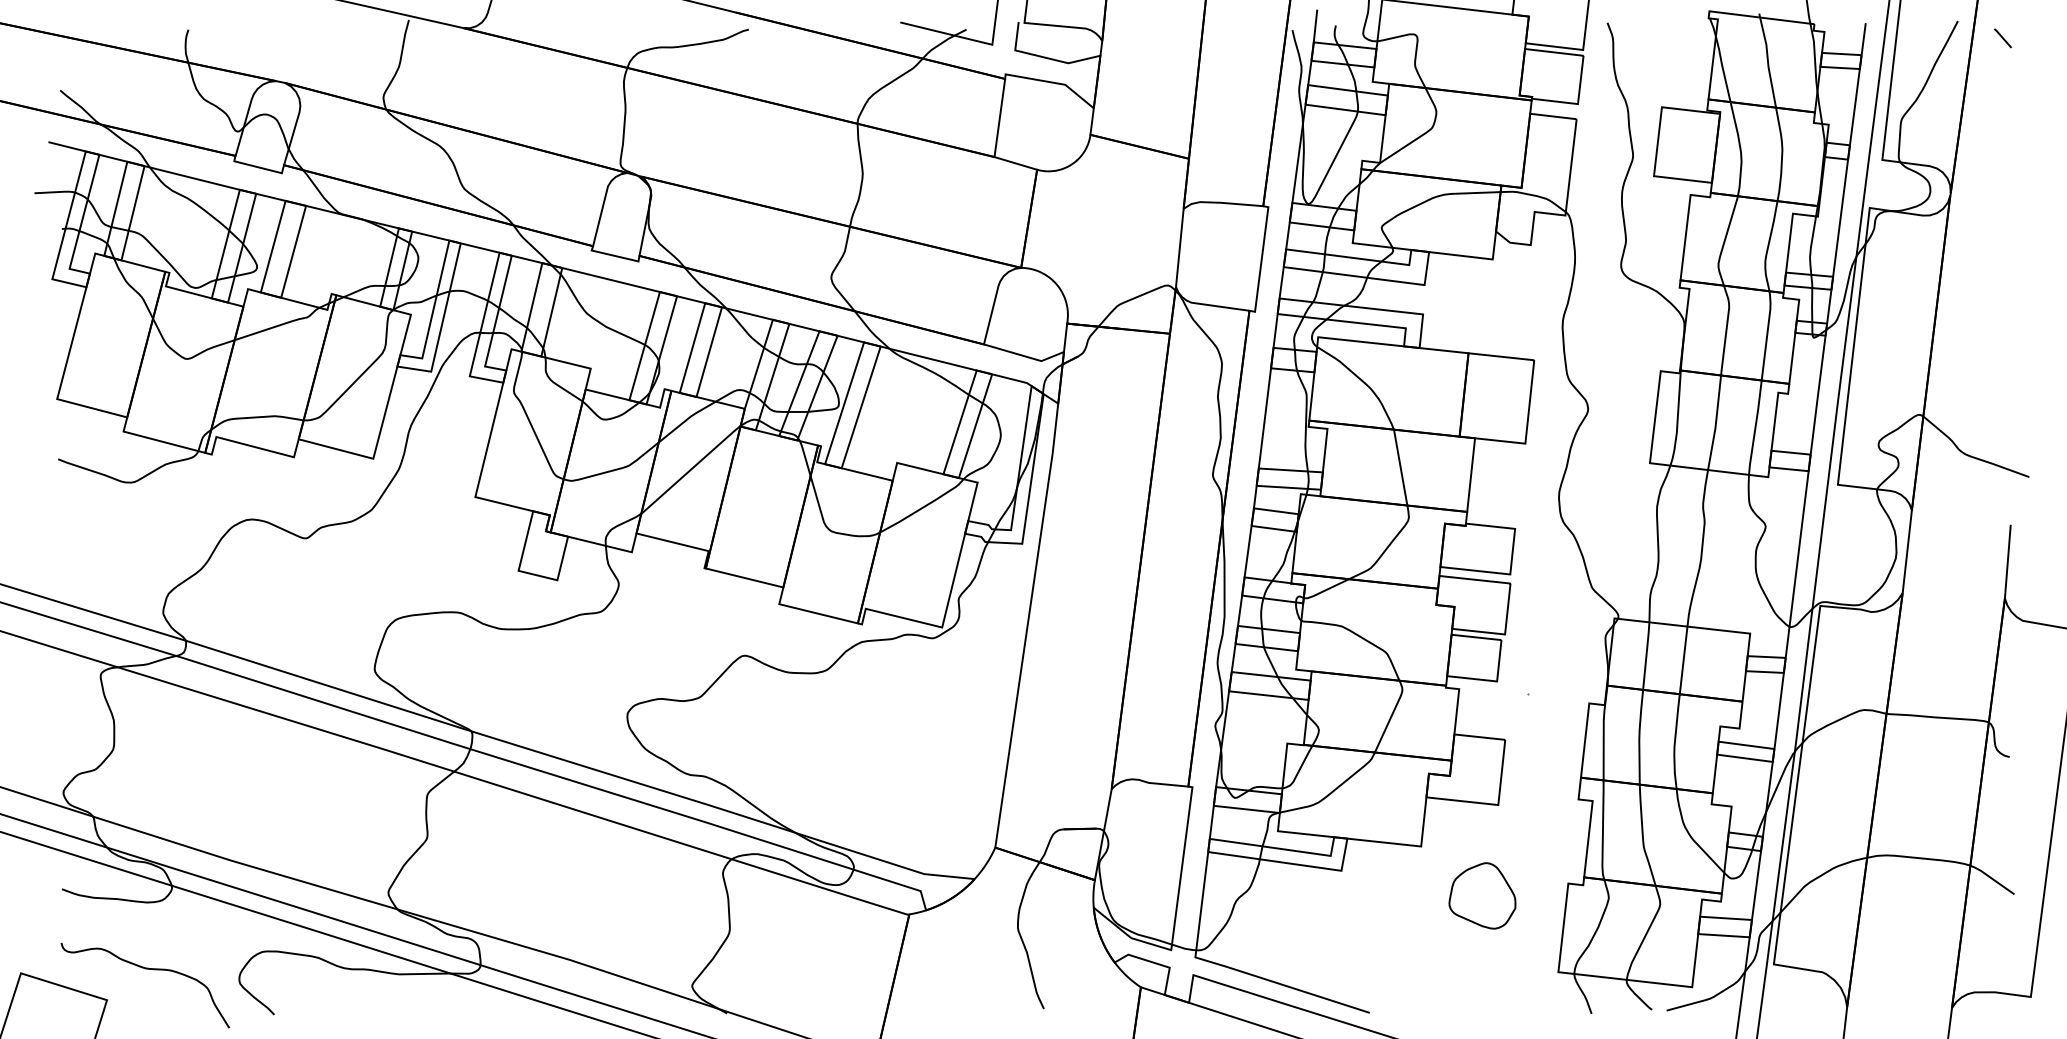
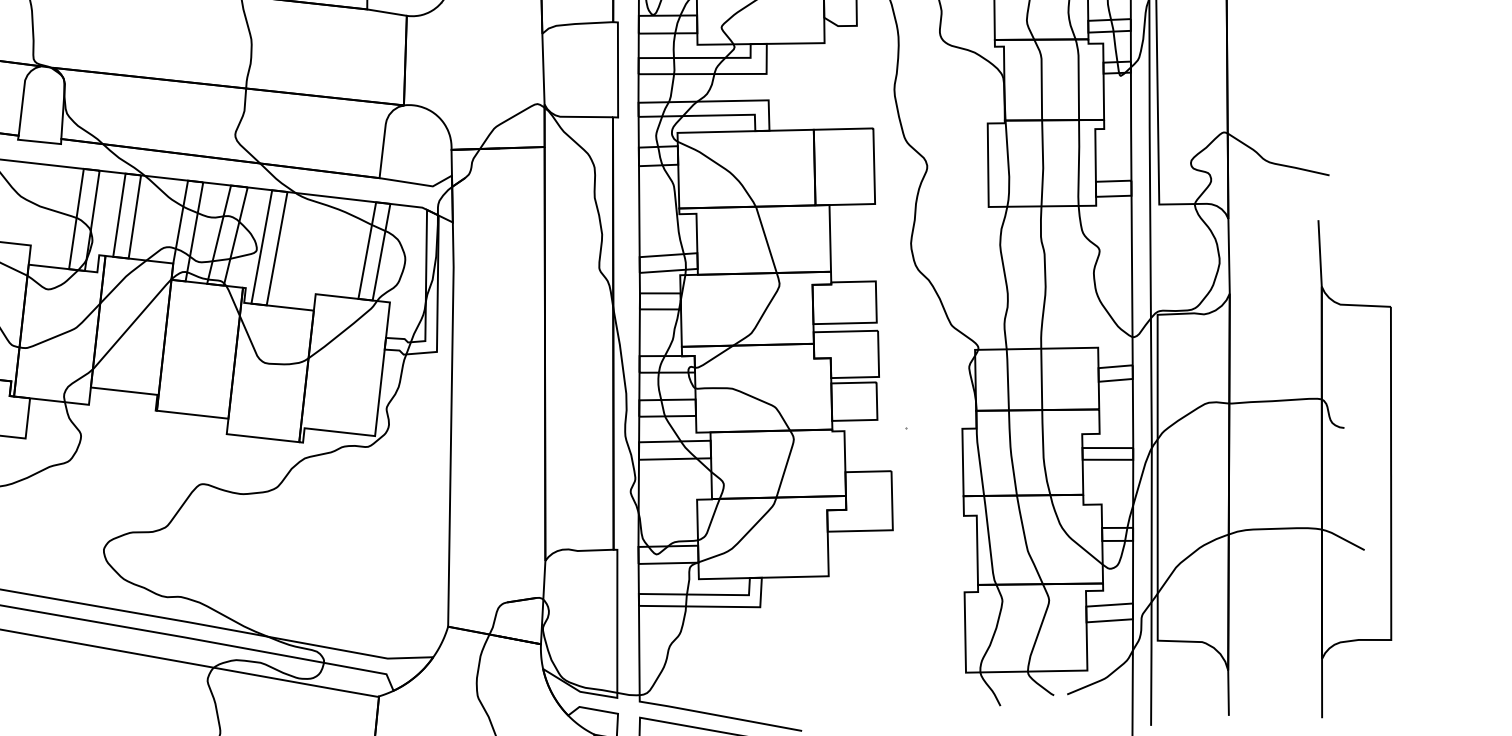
part: (1482, 895) -> (889, 612), removed

